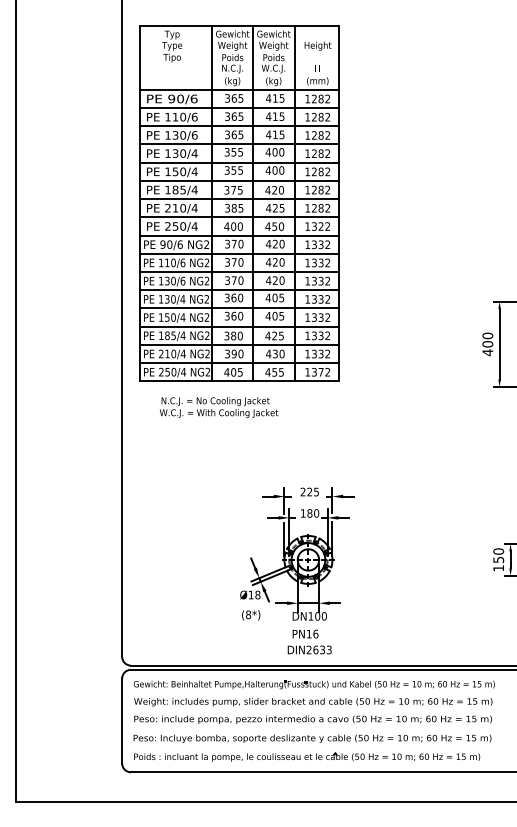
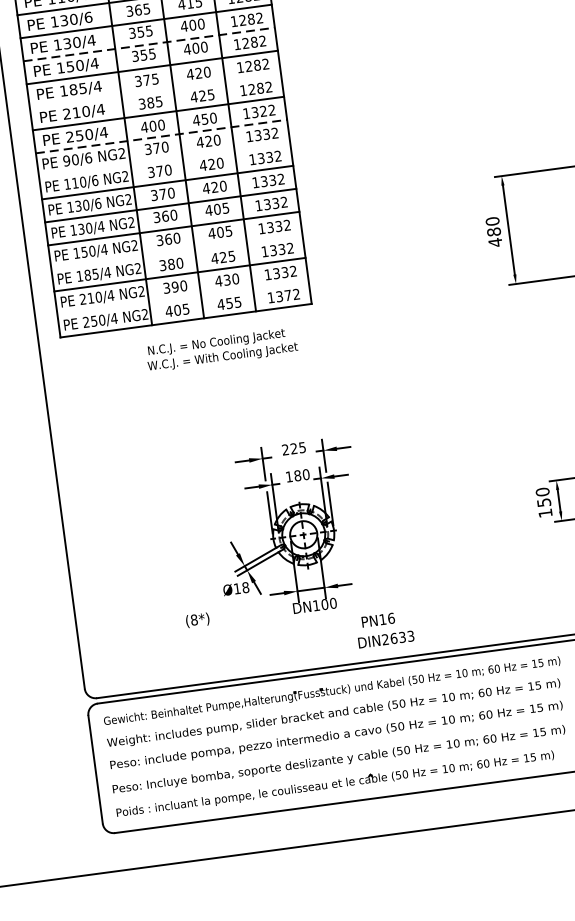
line: (239, 162) -> (149, 44), solid -> dashed
line: (238, 199) -> (154, 91), removed
line: (239, 235) -> (161, 136), solid -> dashed
line: (238, 253) -> (163, 159), removed
line: (238, 326) -> (175, 251), removed
text: (487, 344) -> (493, 232), 400 -> 480
line: (238, 363) -> (182, 298), removed
text: (219, 407) -> (222, 349), moved
text: (251, 615) -> (198, 620), moved
text: (309, 641) -> (384, 628), moved

